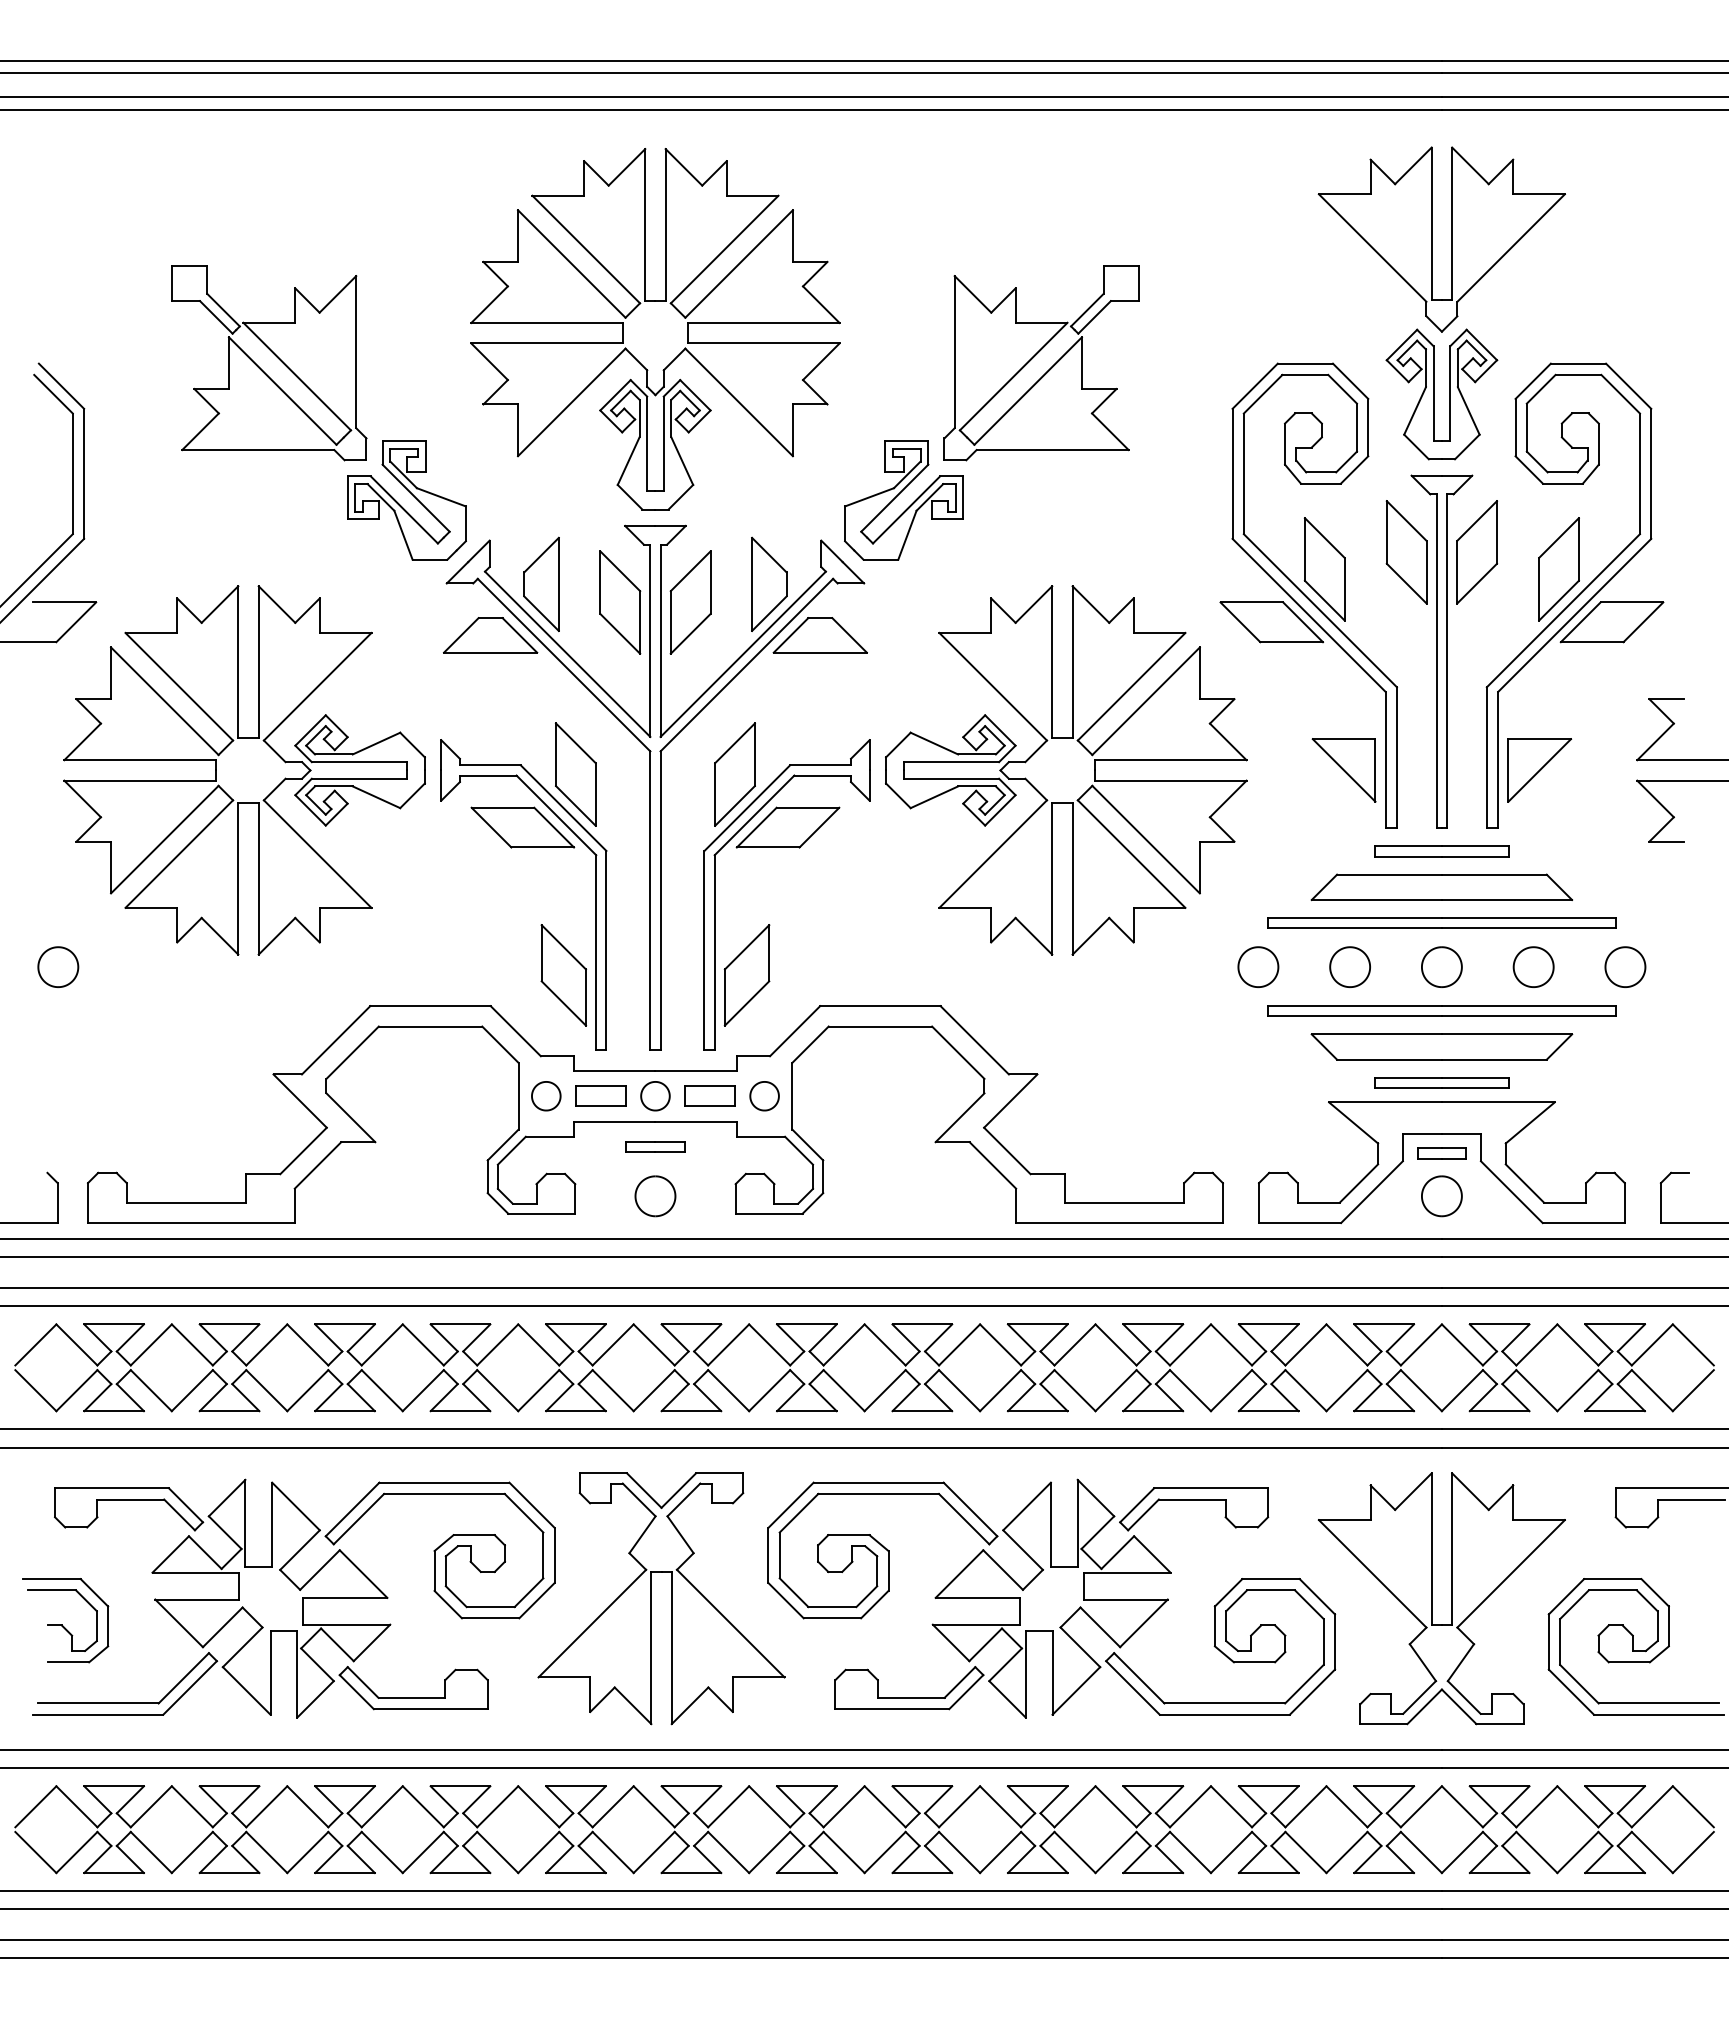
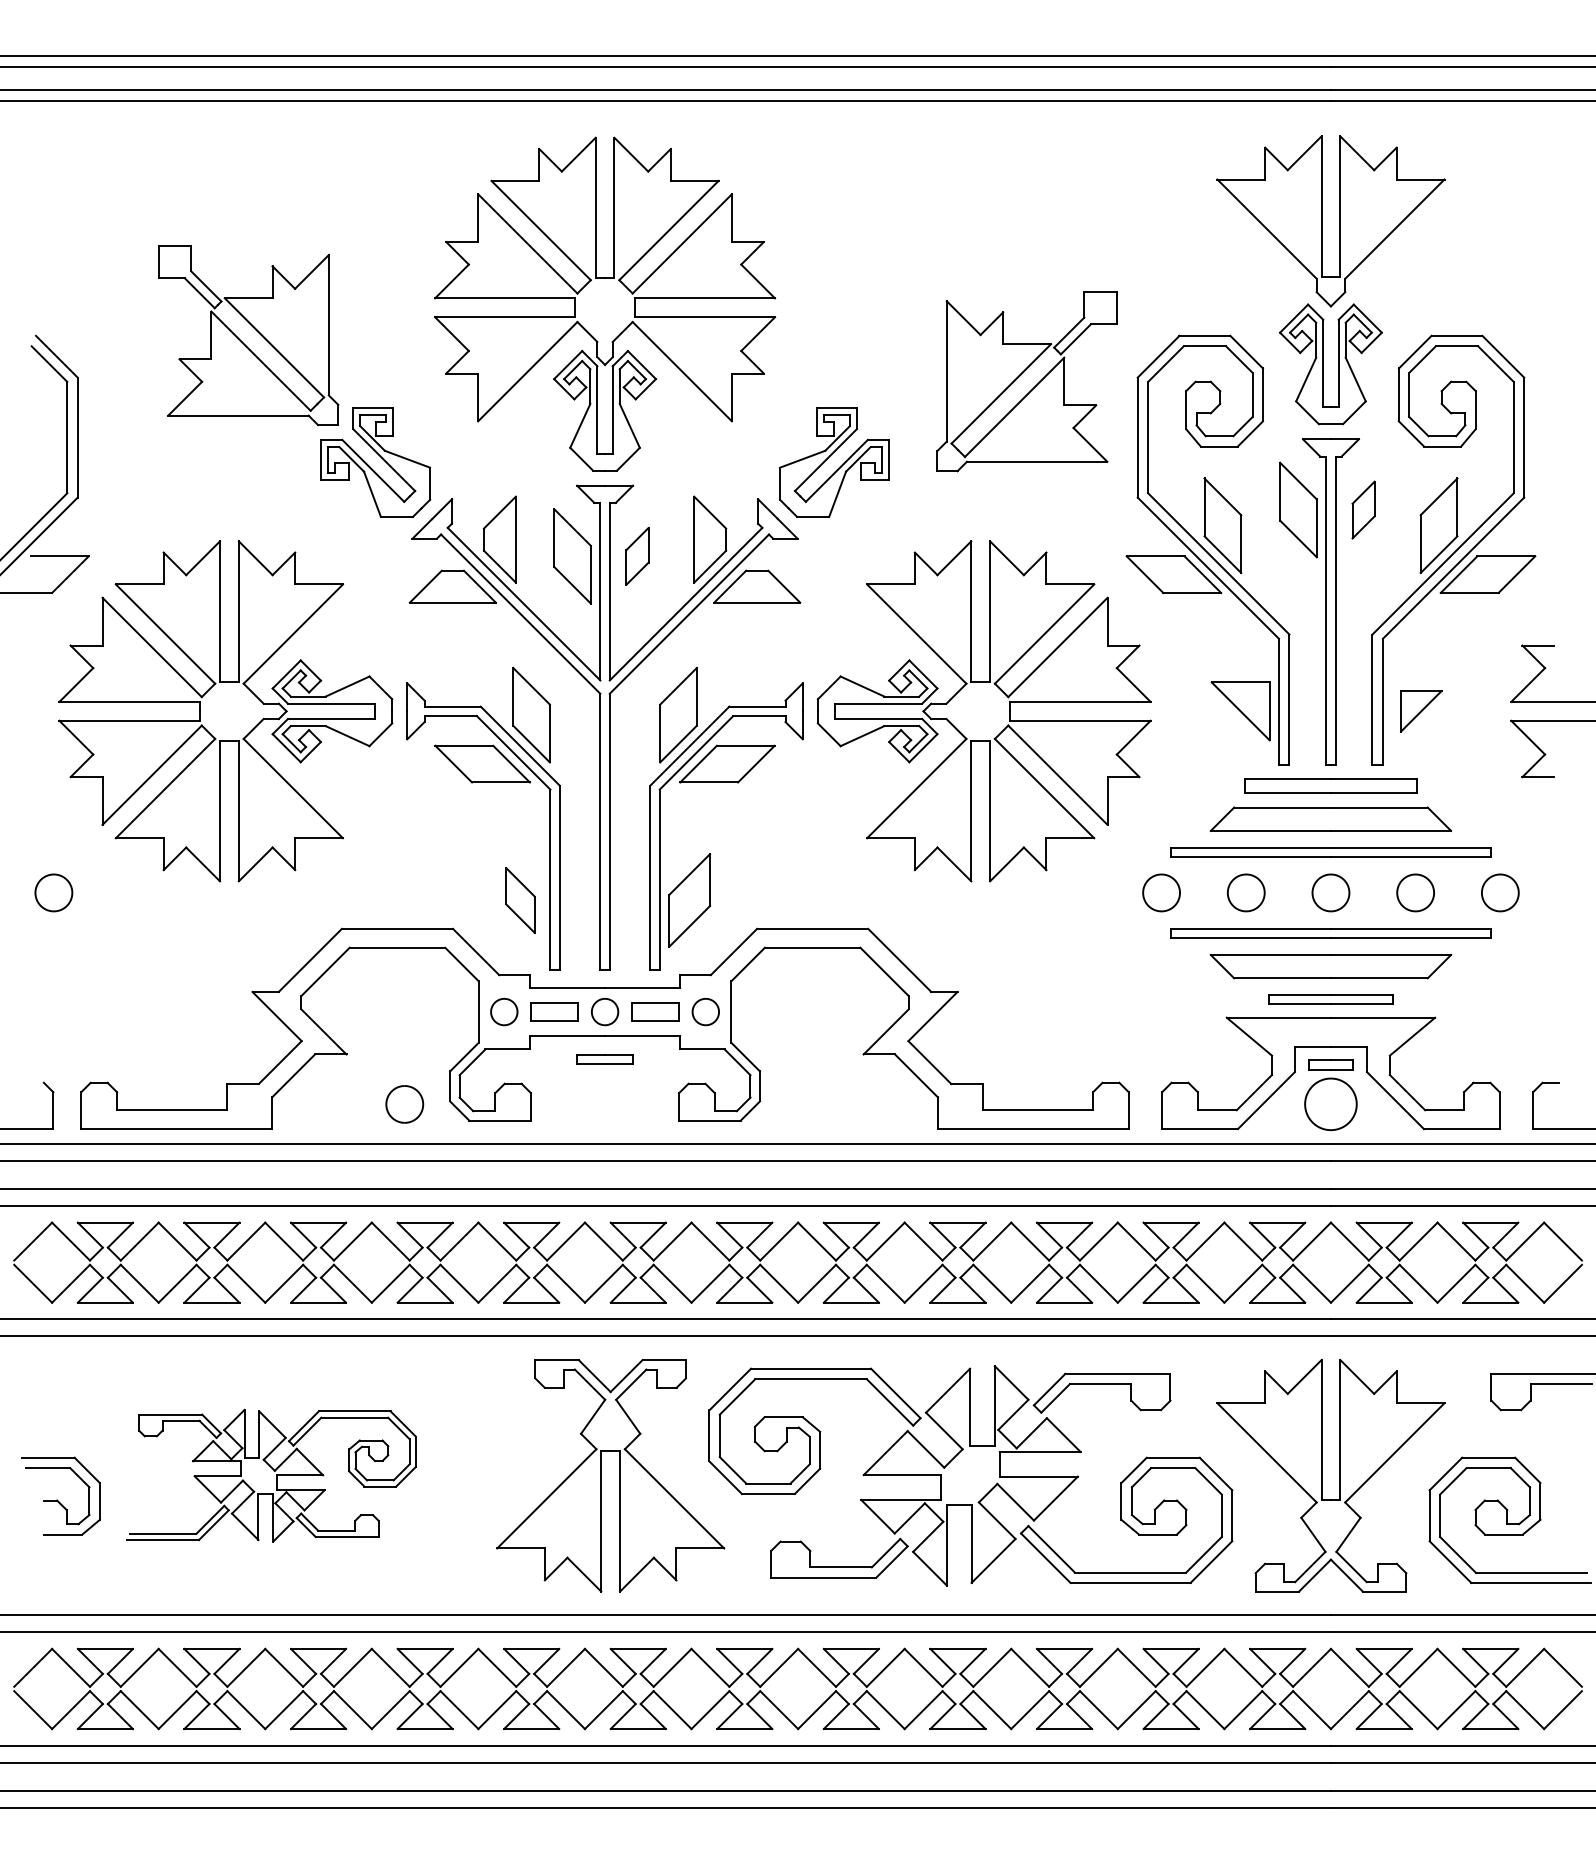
part: (1035, 356) -> (1021, 375), moved
part: (1477, 552) -> (1363, 510), size x0.6
part: (690, 602) -> (637, 556), size x0.6
part: (1539, 770) -> (1421, 711), size x0.7
part: (1441, 851) -> (1330, 786), size x1.4
part: (563, 975) -> (520, 900), size x0.7
part: (655, 1196) -> (404, 1104), moved
part: (1441, 1196) -> (1330, 1104), size x1.4
part: (293, 1598) -> (270, 1475), size x0.6

